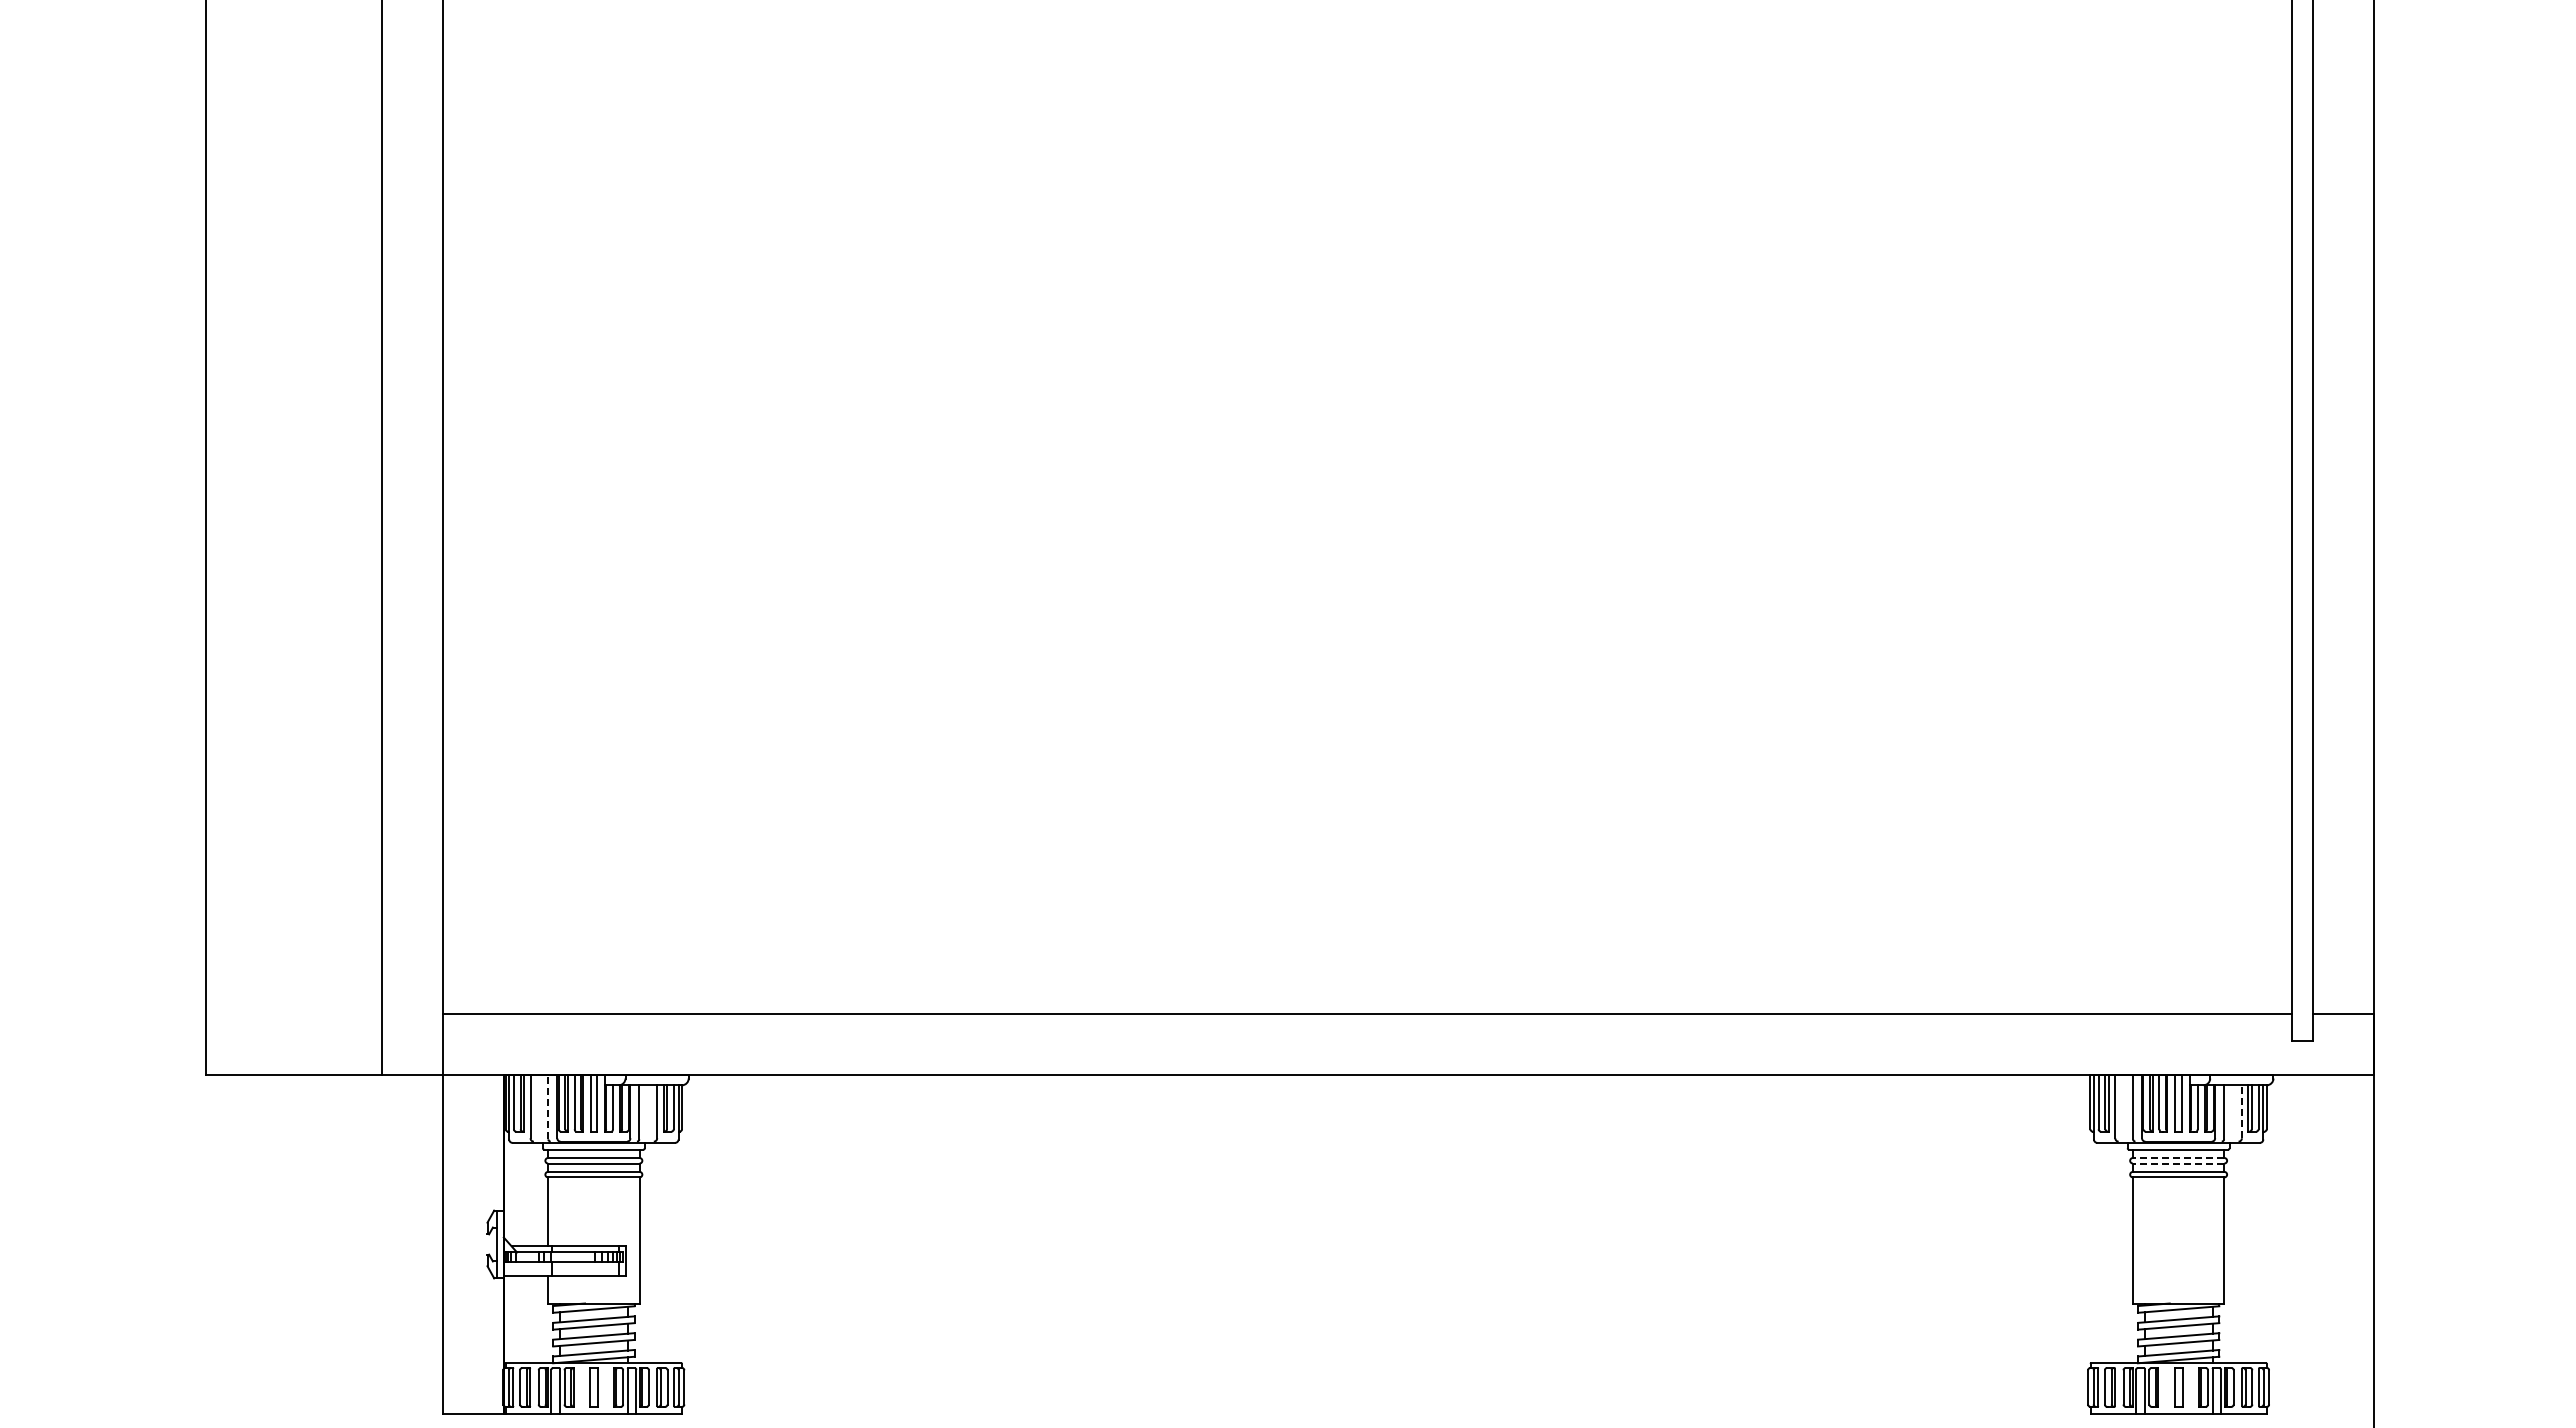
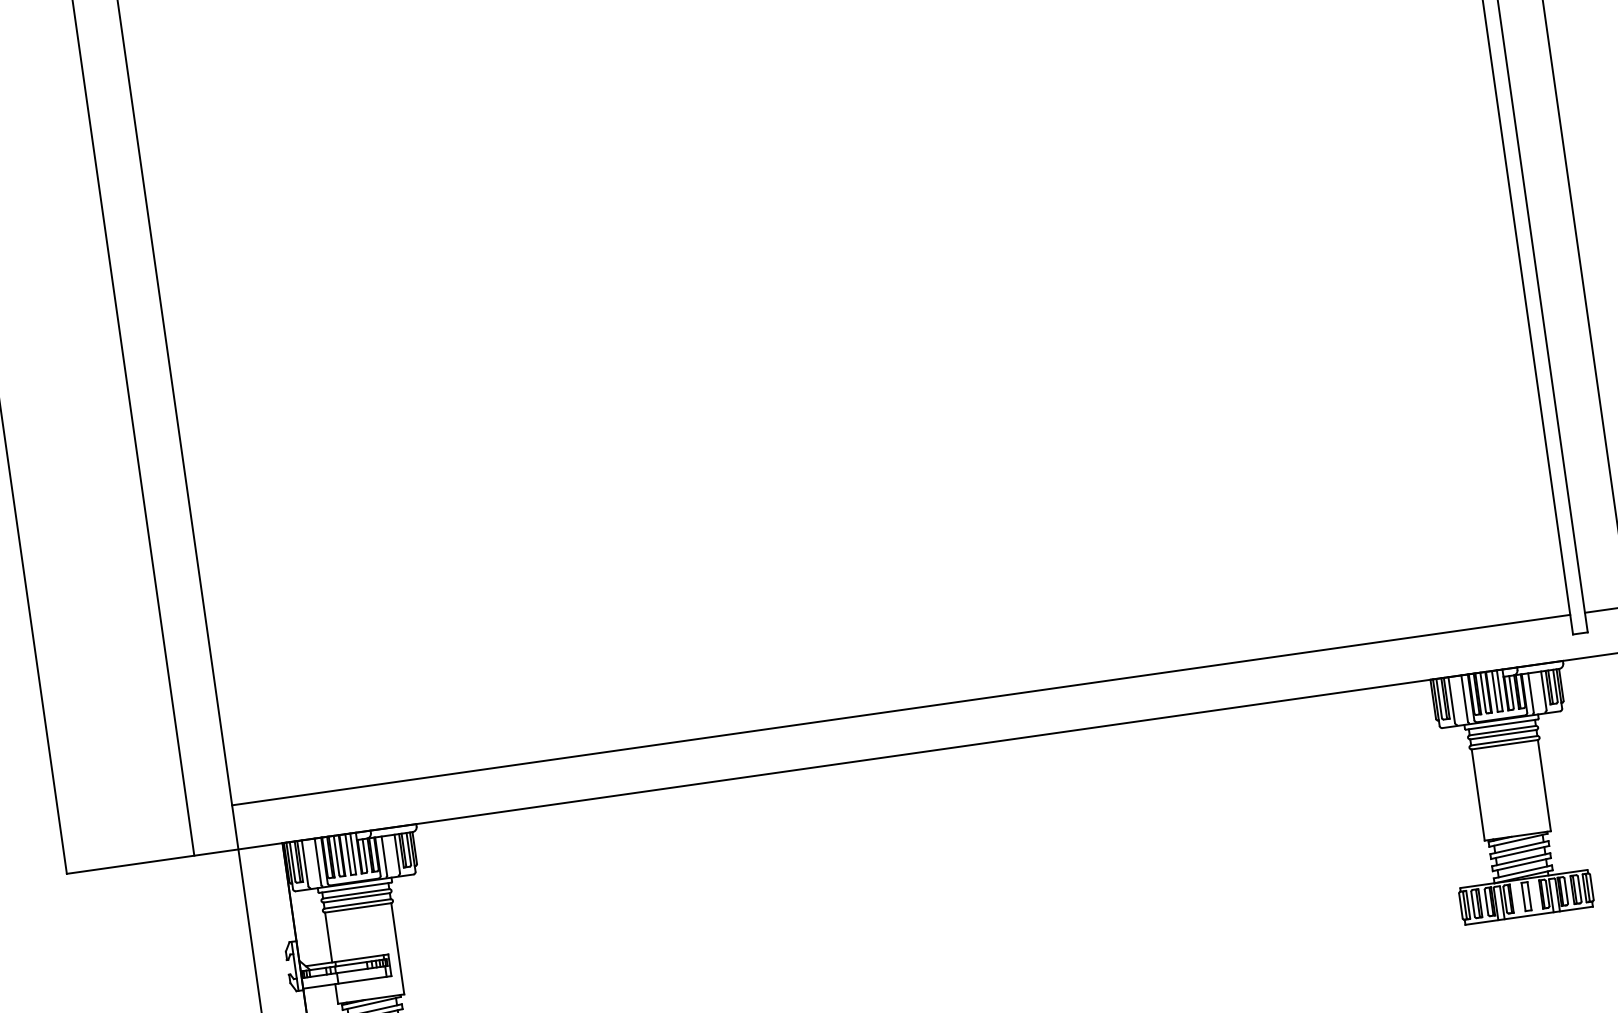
line: (548, 1106) -> (318, 861), dashed -> solid
line: (2241, 1111) -> (1543, 690), dashed -> solid
line: (2178, 1157) -> (1502, 730), dashed -> solid
line: (2178, 1163) -> (1503, 734), dashed -> solid

